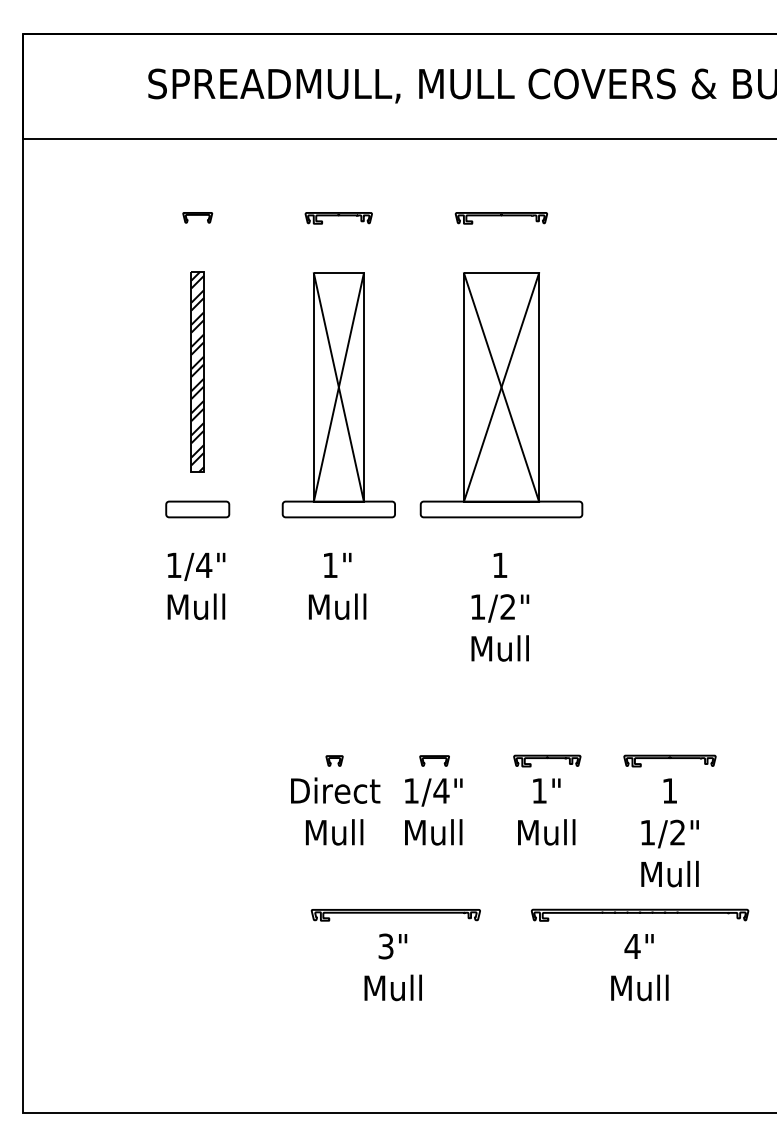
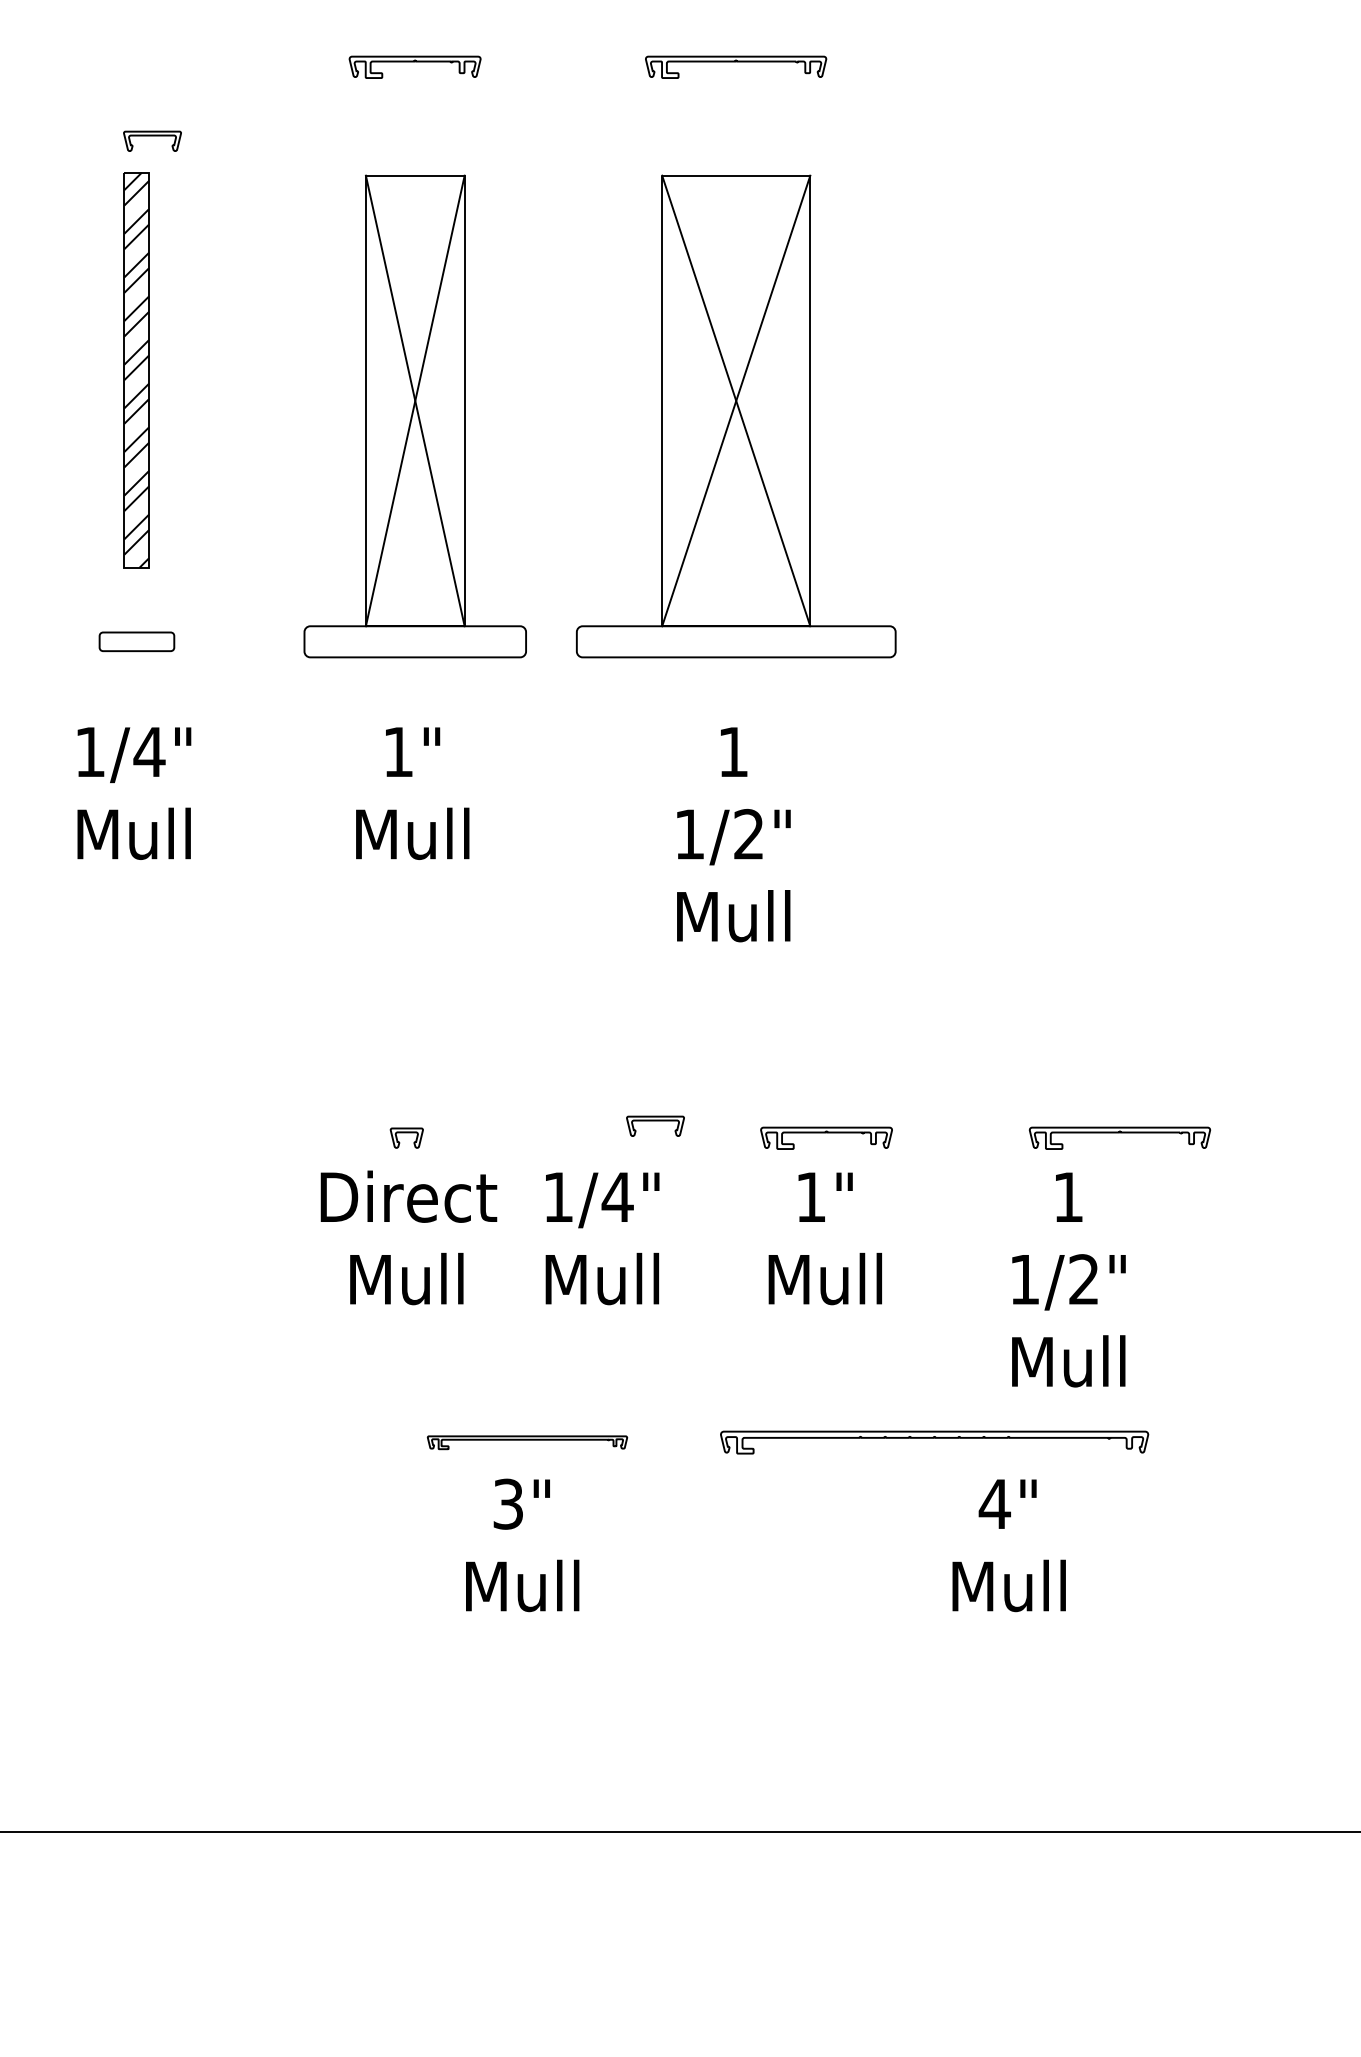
curve: (197, 215) -> (152, 136), moved
part: (197, 509) -> (136, 641), size x0.6
curve: (434, 758) -> (655, 1121), moved
part: (669, 760) -> (1118, 1137), moved
curve: (639, 913) -> (933, 1439), moved
part: (395, 915) -> (526, 1443), size x0.6

